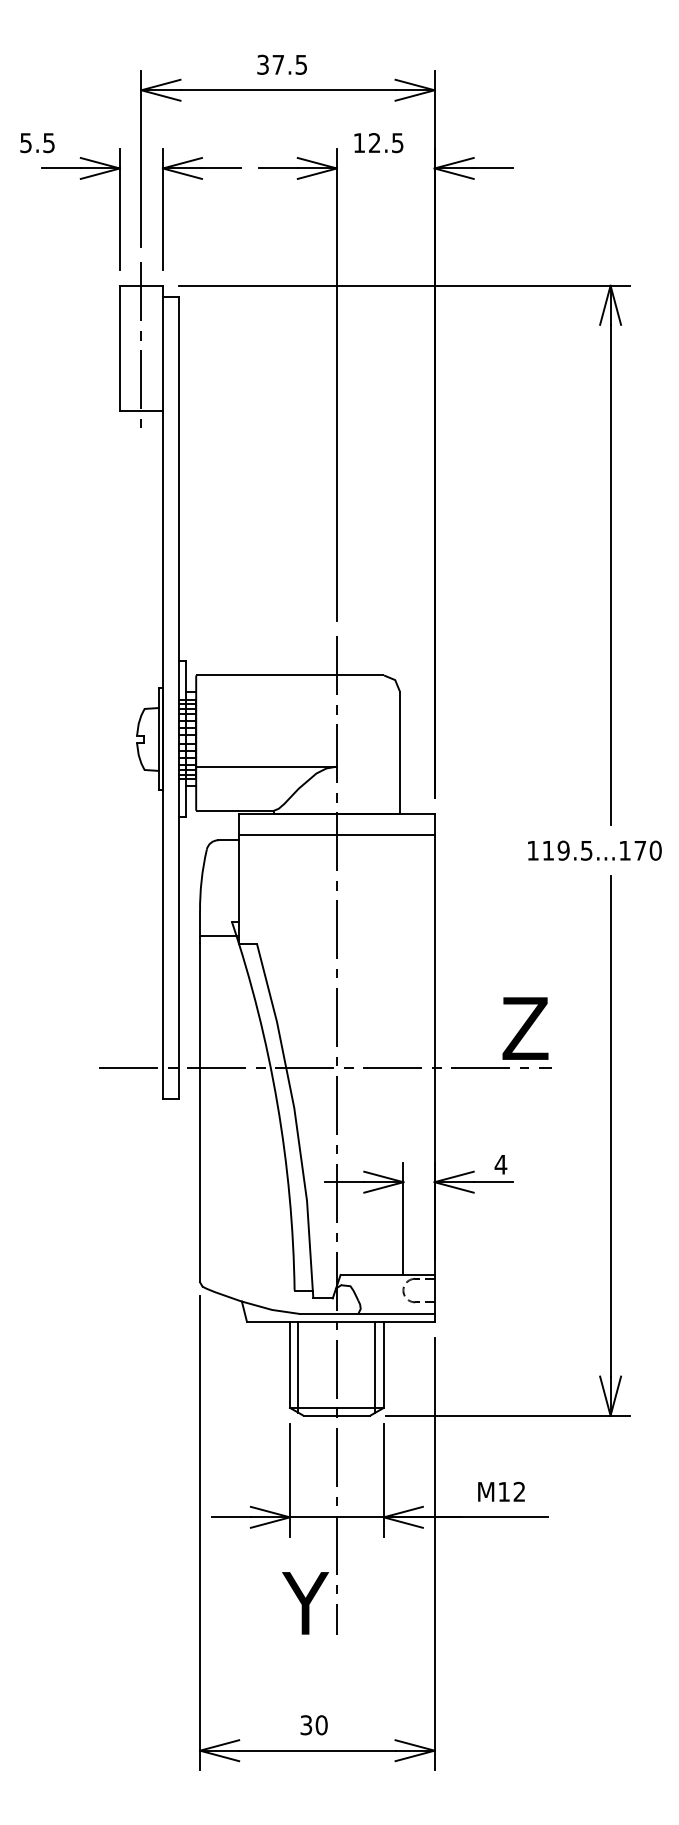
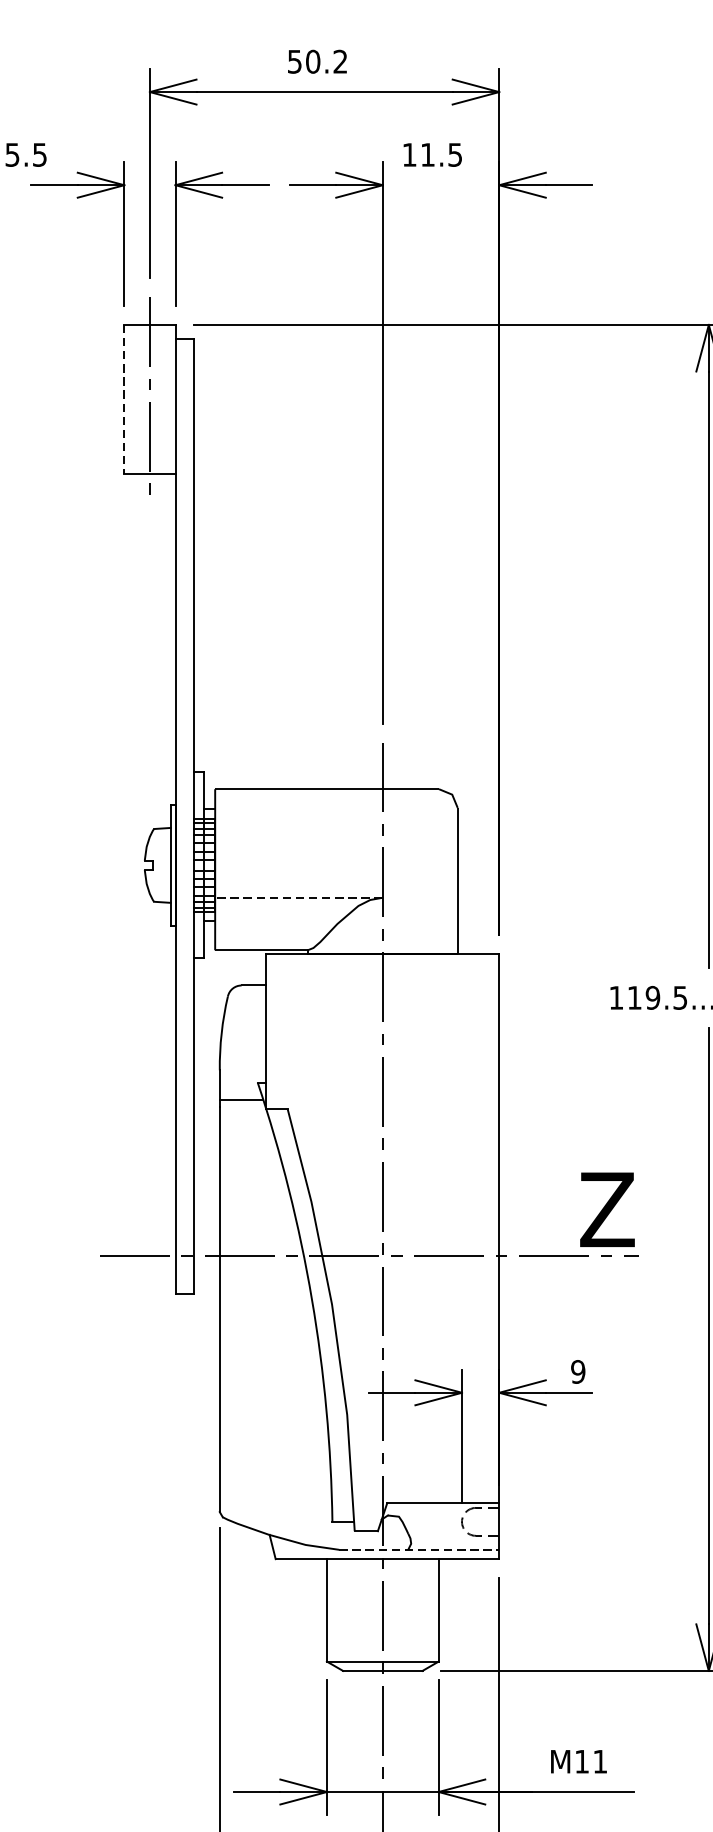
text: (281, 64) -> (316, 61), 37.5 -> 50.2
text: (374, 142) -> (427, 154), 12.5 -> 11.5
line: (119, 348) -> (123, 399), solid -> dashed
line: (267, 766) -> (300, 897), solid -> dashed
line: (336, 834) -> (382, 978), removed
text: (500, 1164) -> (577, 1371), 4 -> 9
line: (367, 1314) -> (419, 1550), solid -> dashed
line: (298, 1366) -> (337, 1612), removed
line: (375, 1366) -> (428, 1612), removed
text: (518, 1491) -> (599, 1761), M12 -> M11

